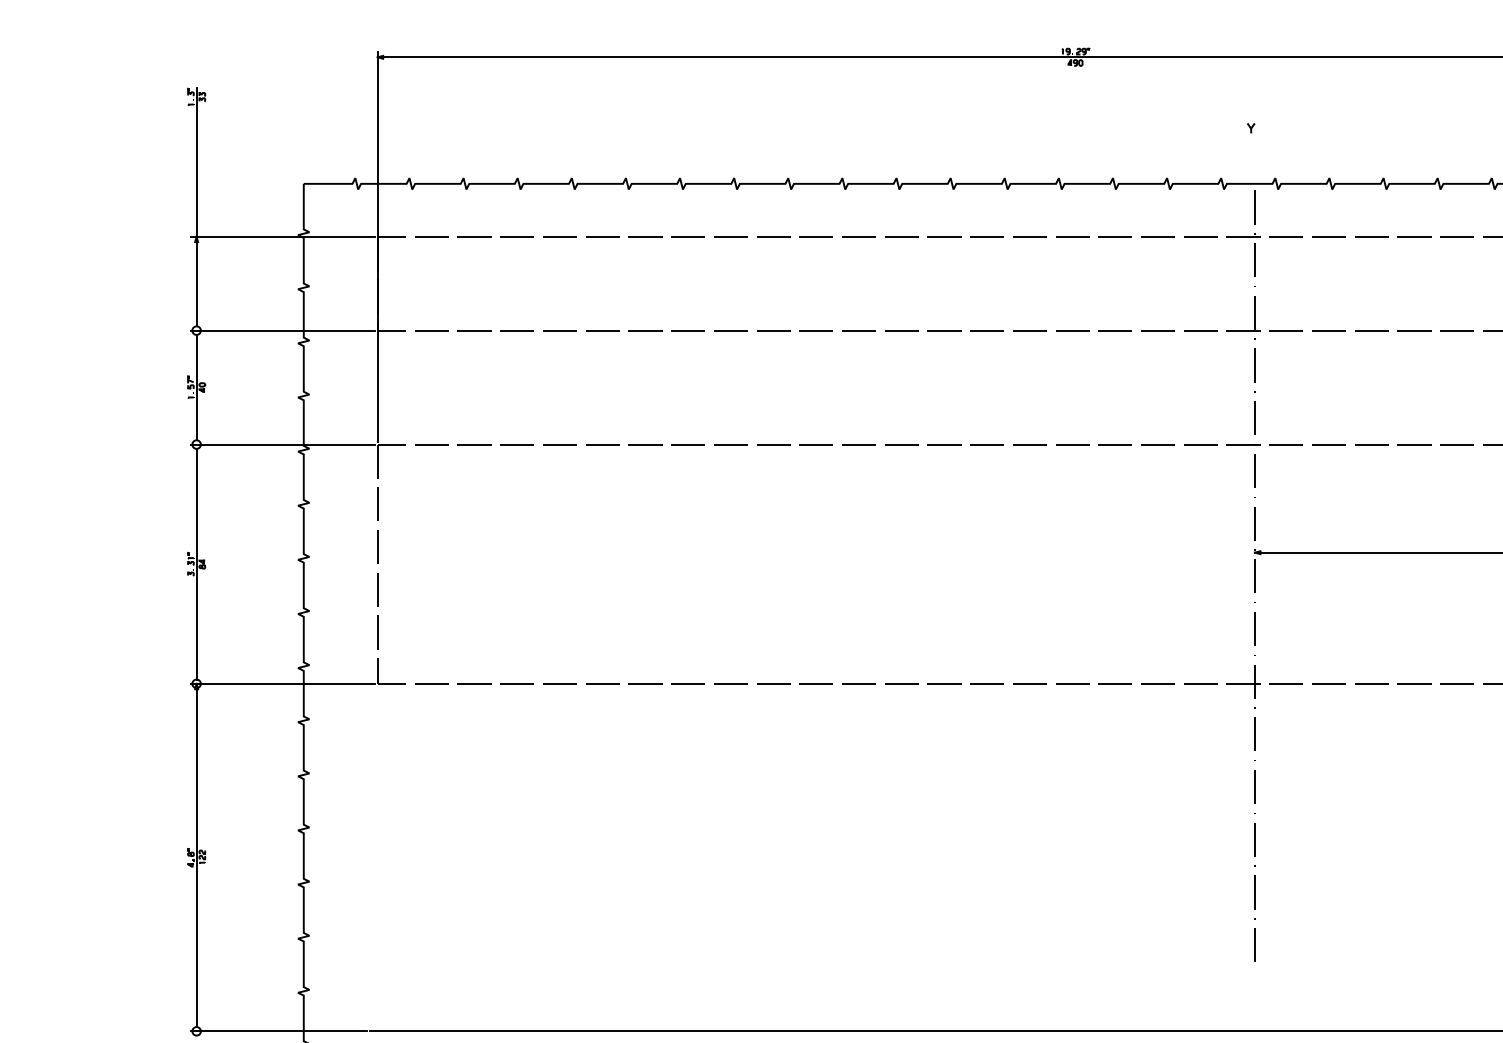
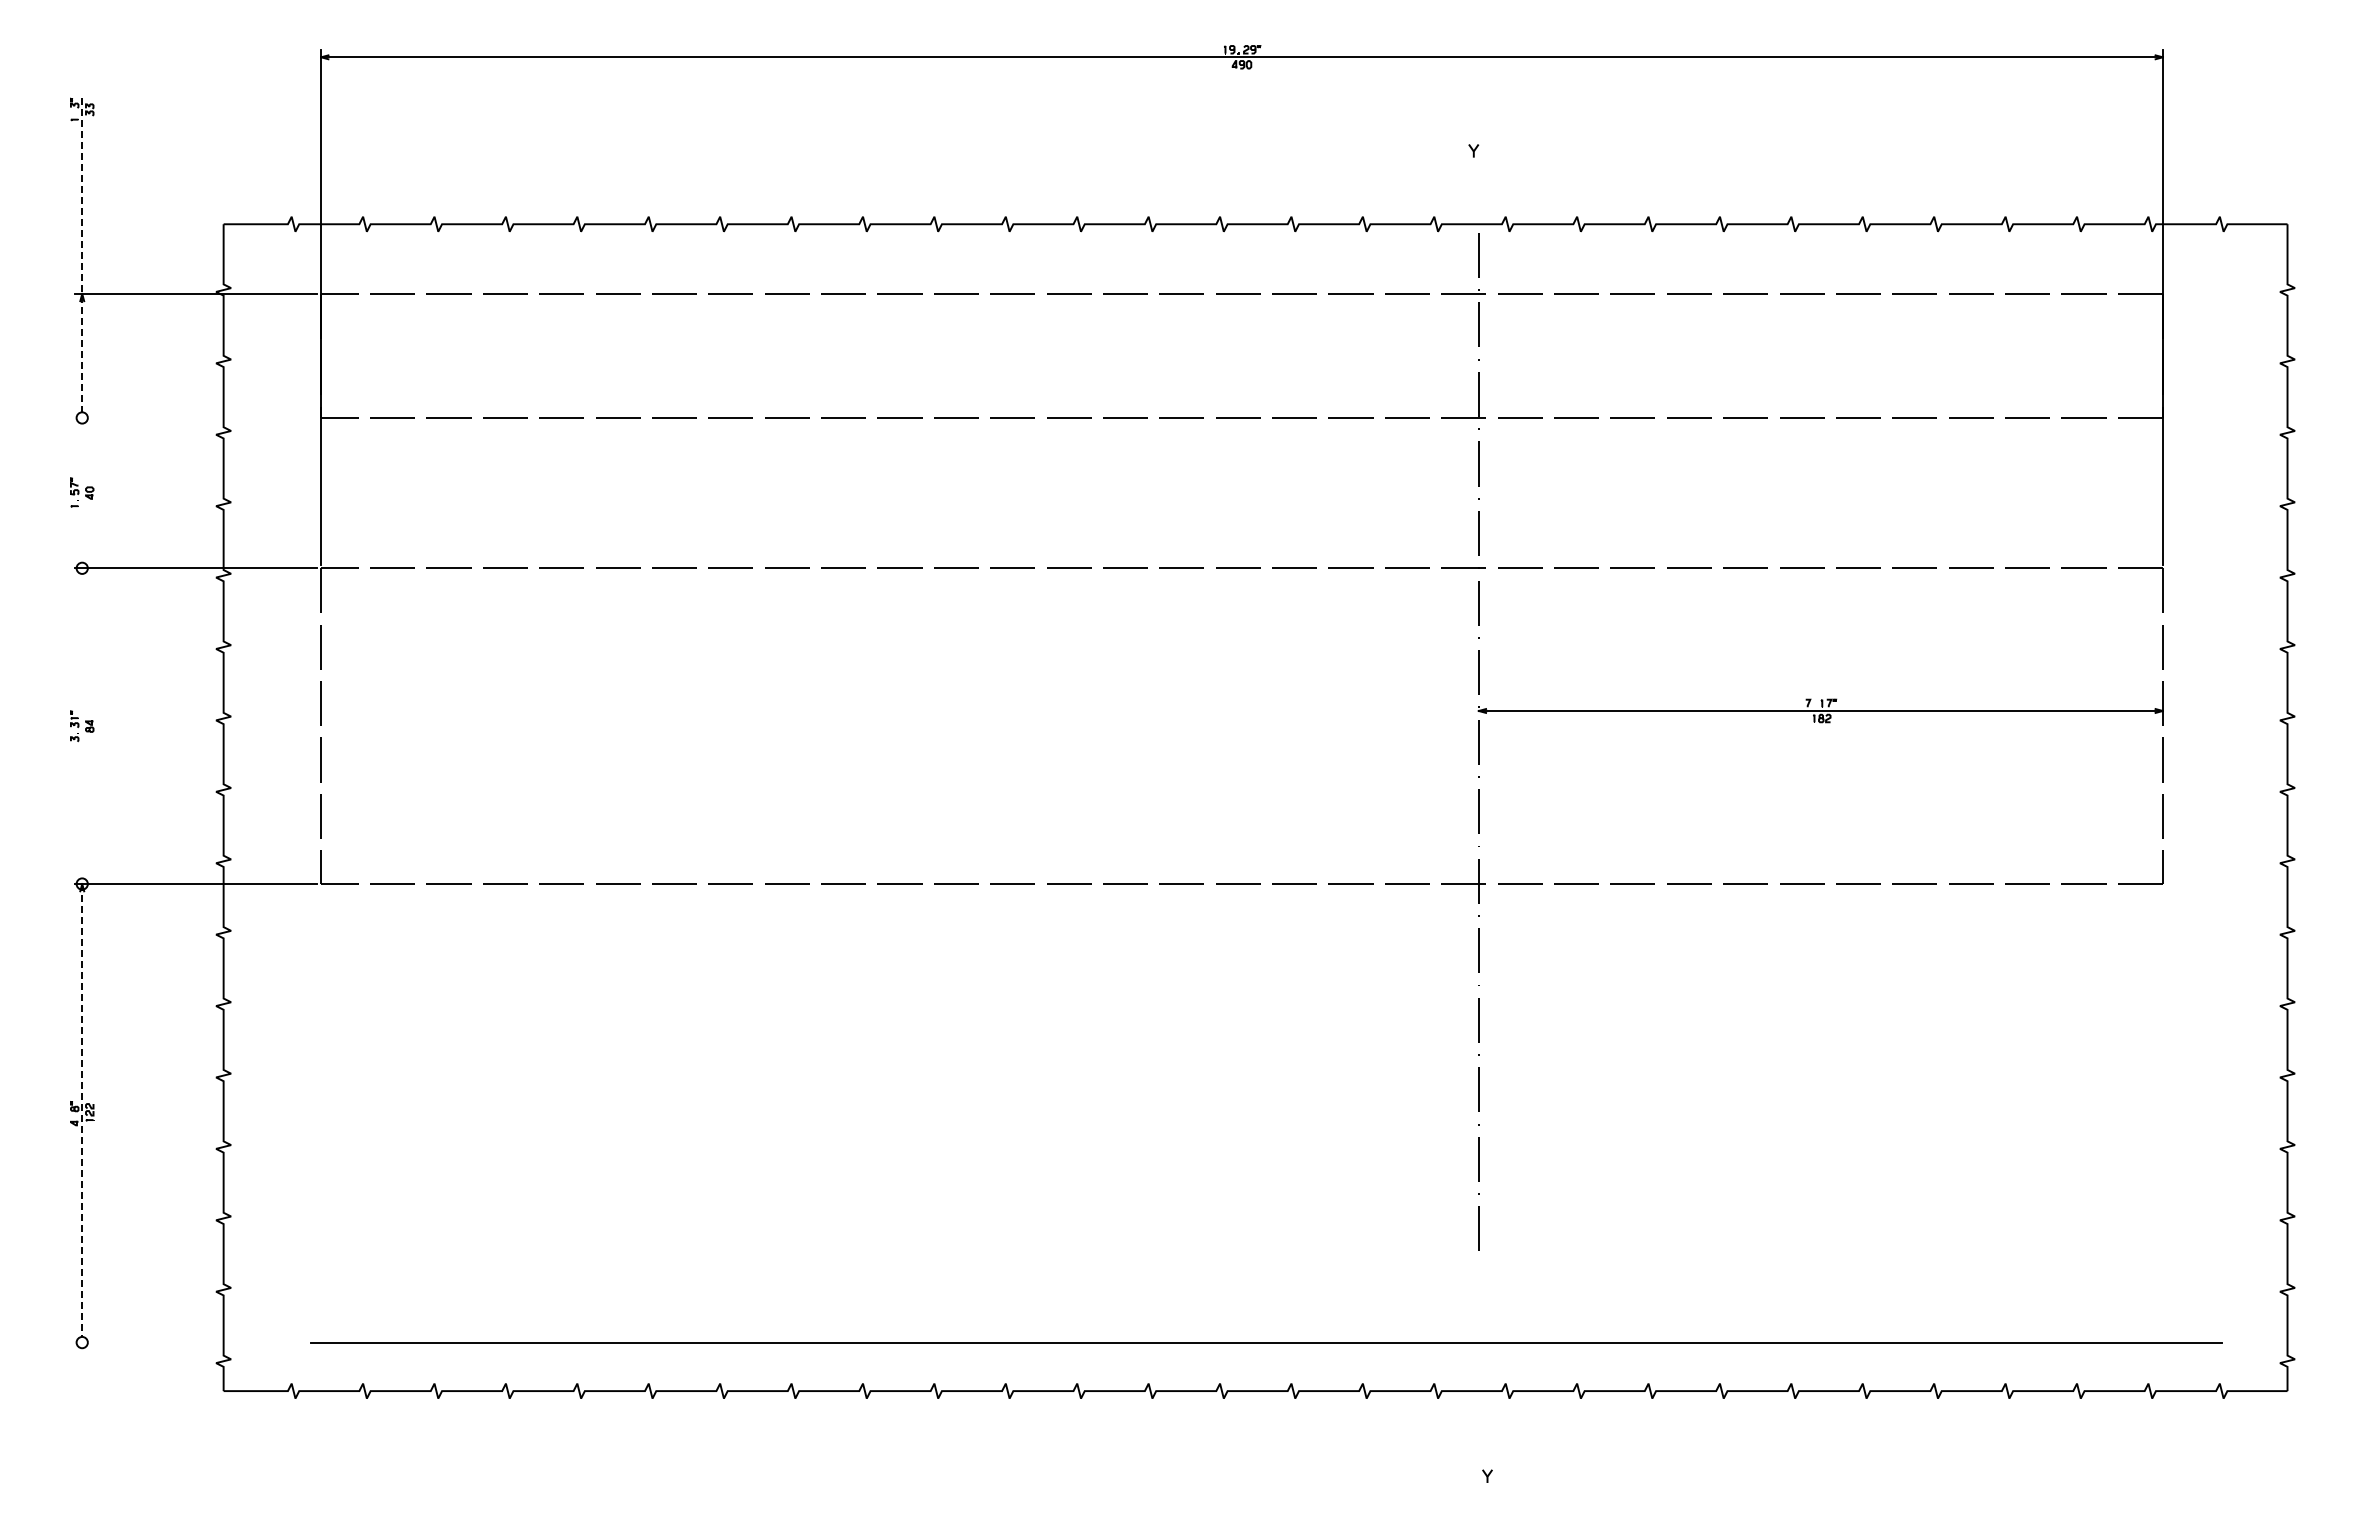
line: (196, 207) -> (82, 255), solid -> dashed
line: (282, 330) -> (195, 417), removed
line: (196, 387) -> (82, 492), removed
line: (196, 563) -> (82, 725), removed
line: (196, 856) -> (82, 1111), solid -> dashed
line: (278, 1031) -> (190, 1342), removed

